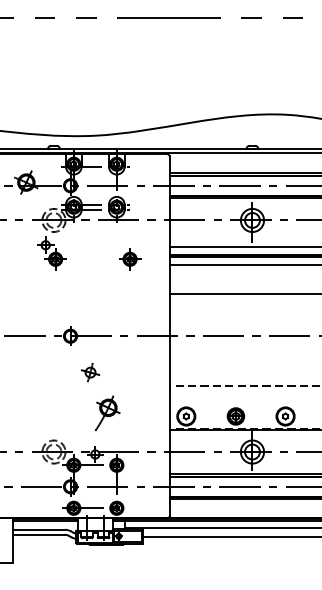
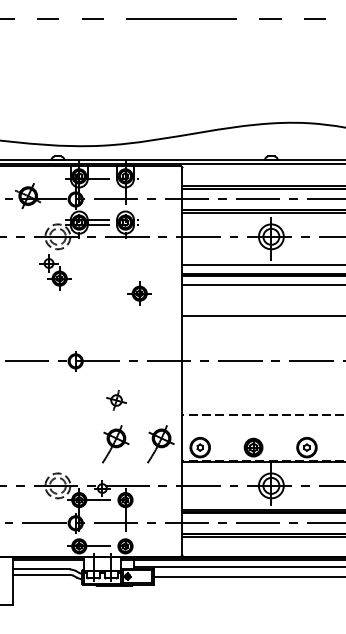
part: (130, 259) -> (140, 293), moved
part: (90, 372) -> (116, 400), moved
part: (149, 413) -> (160, 444), added

